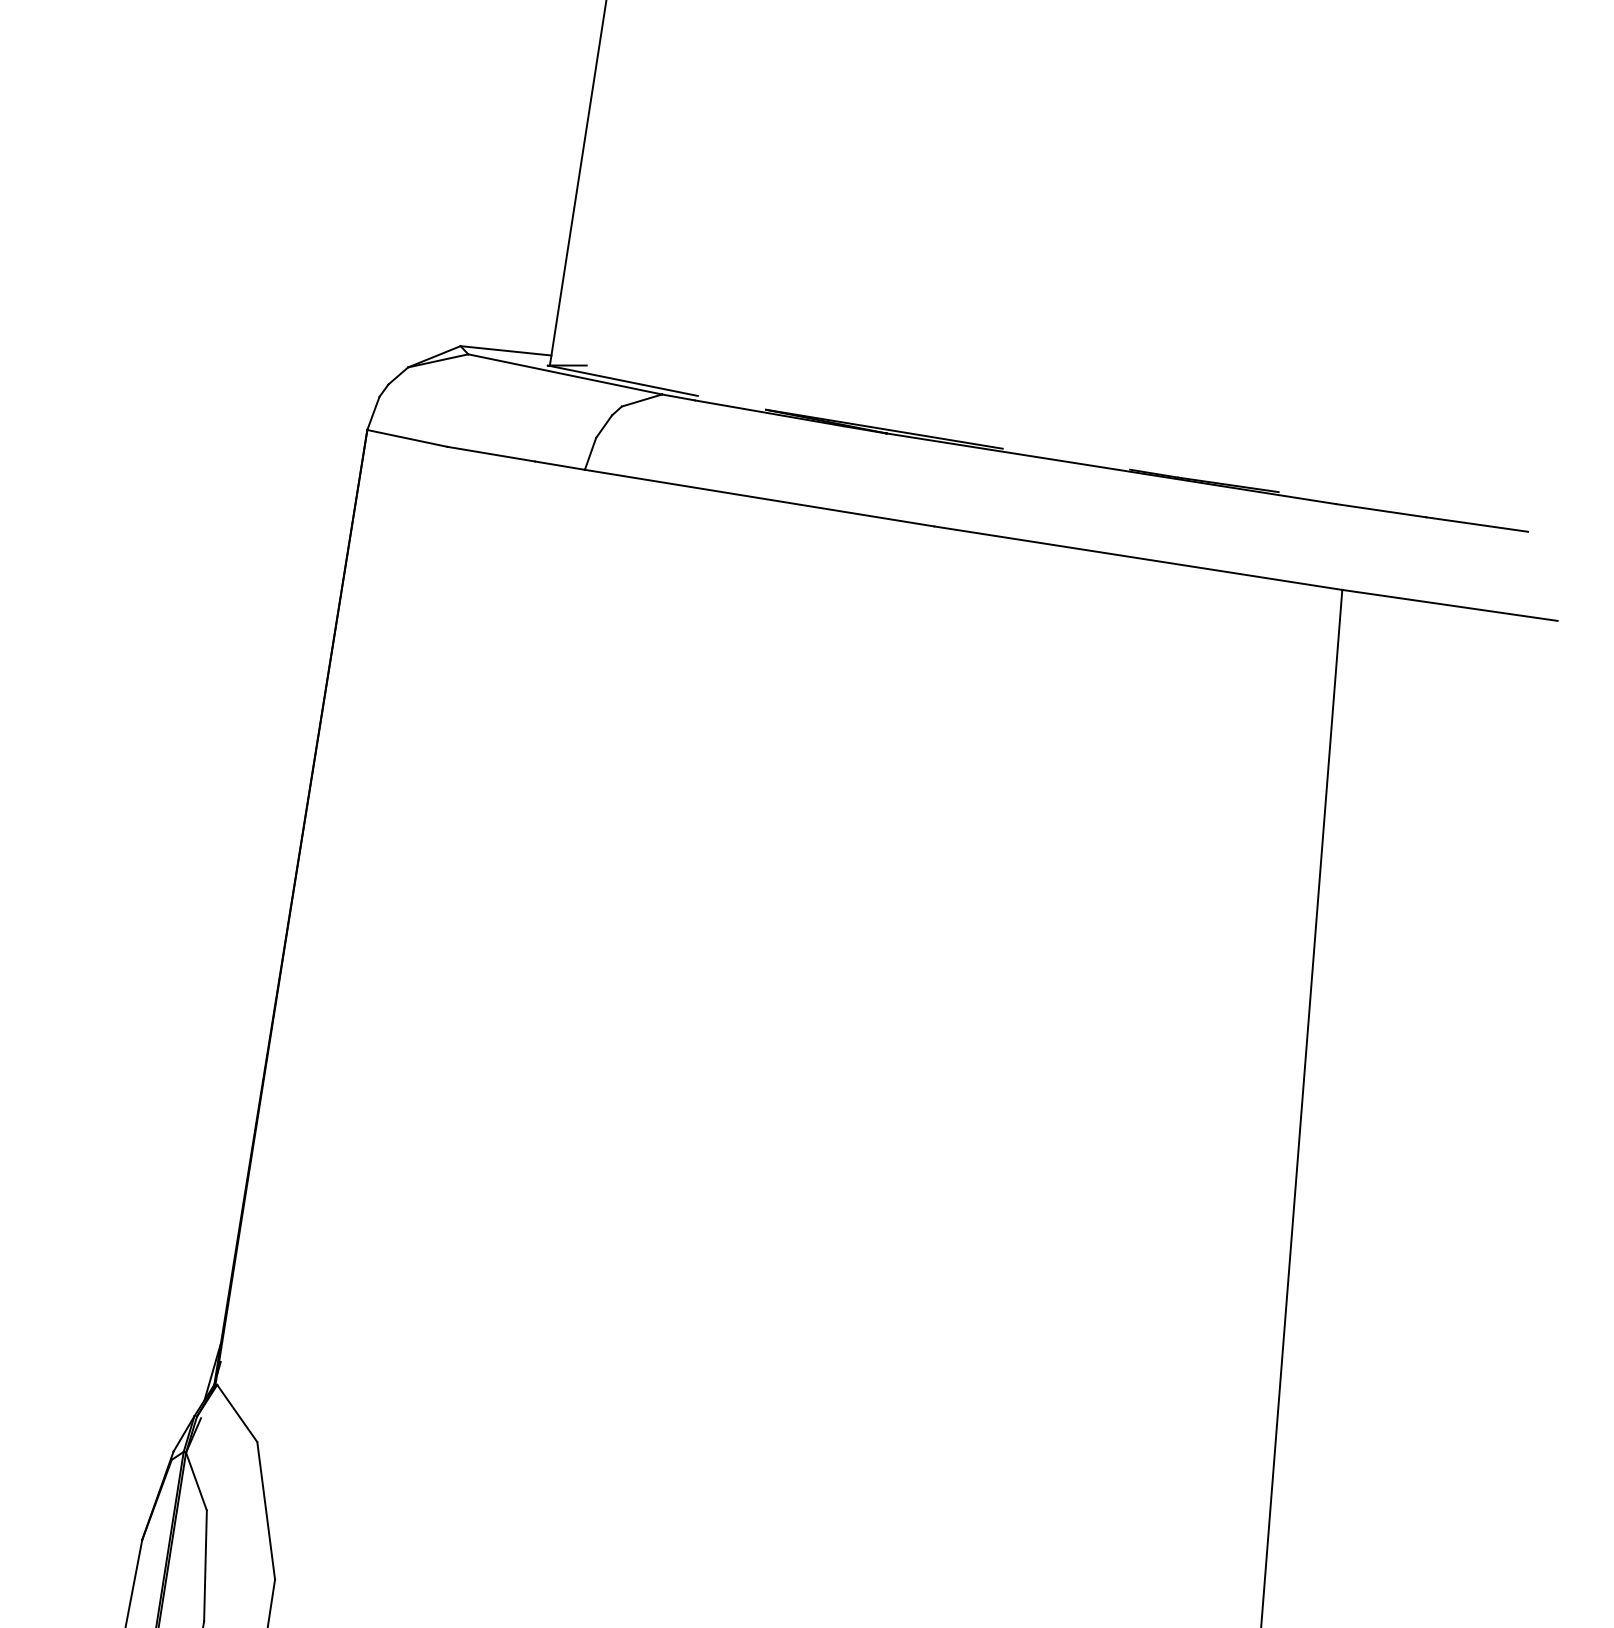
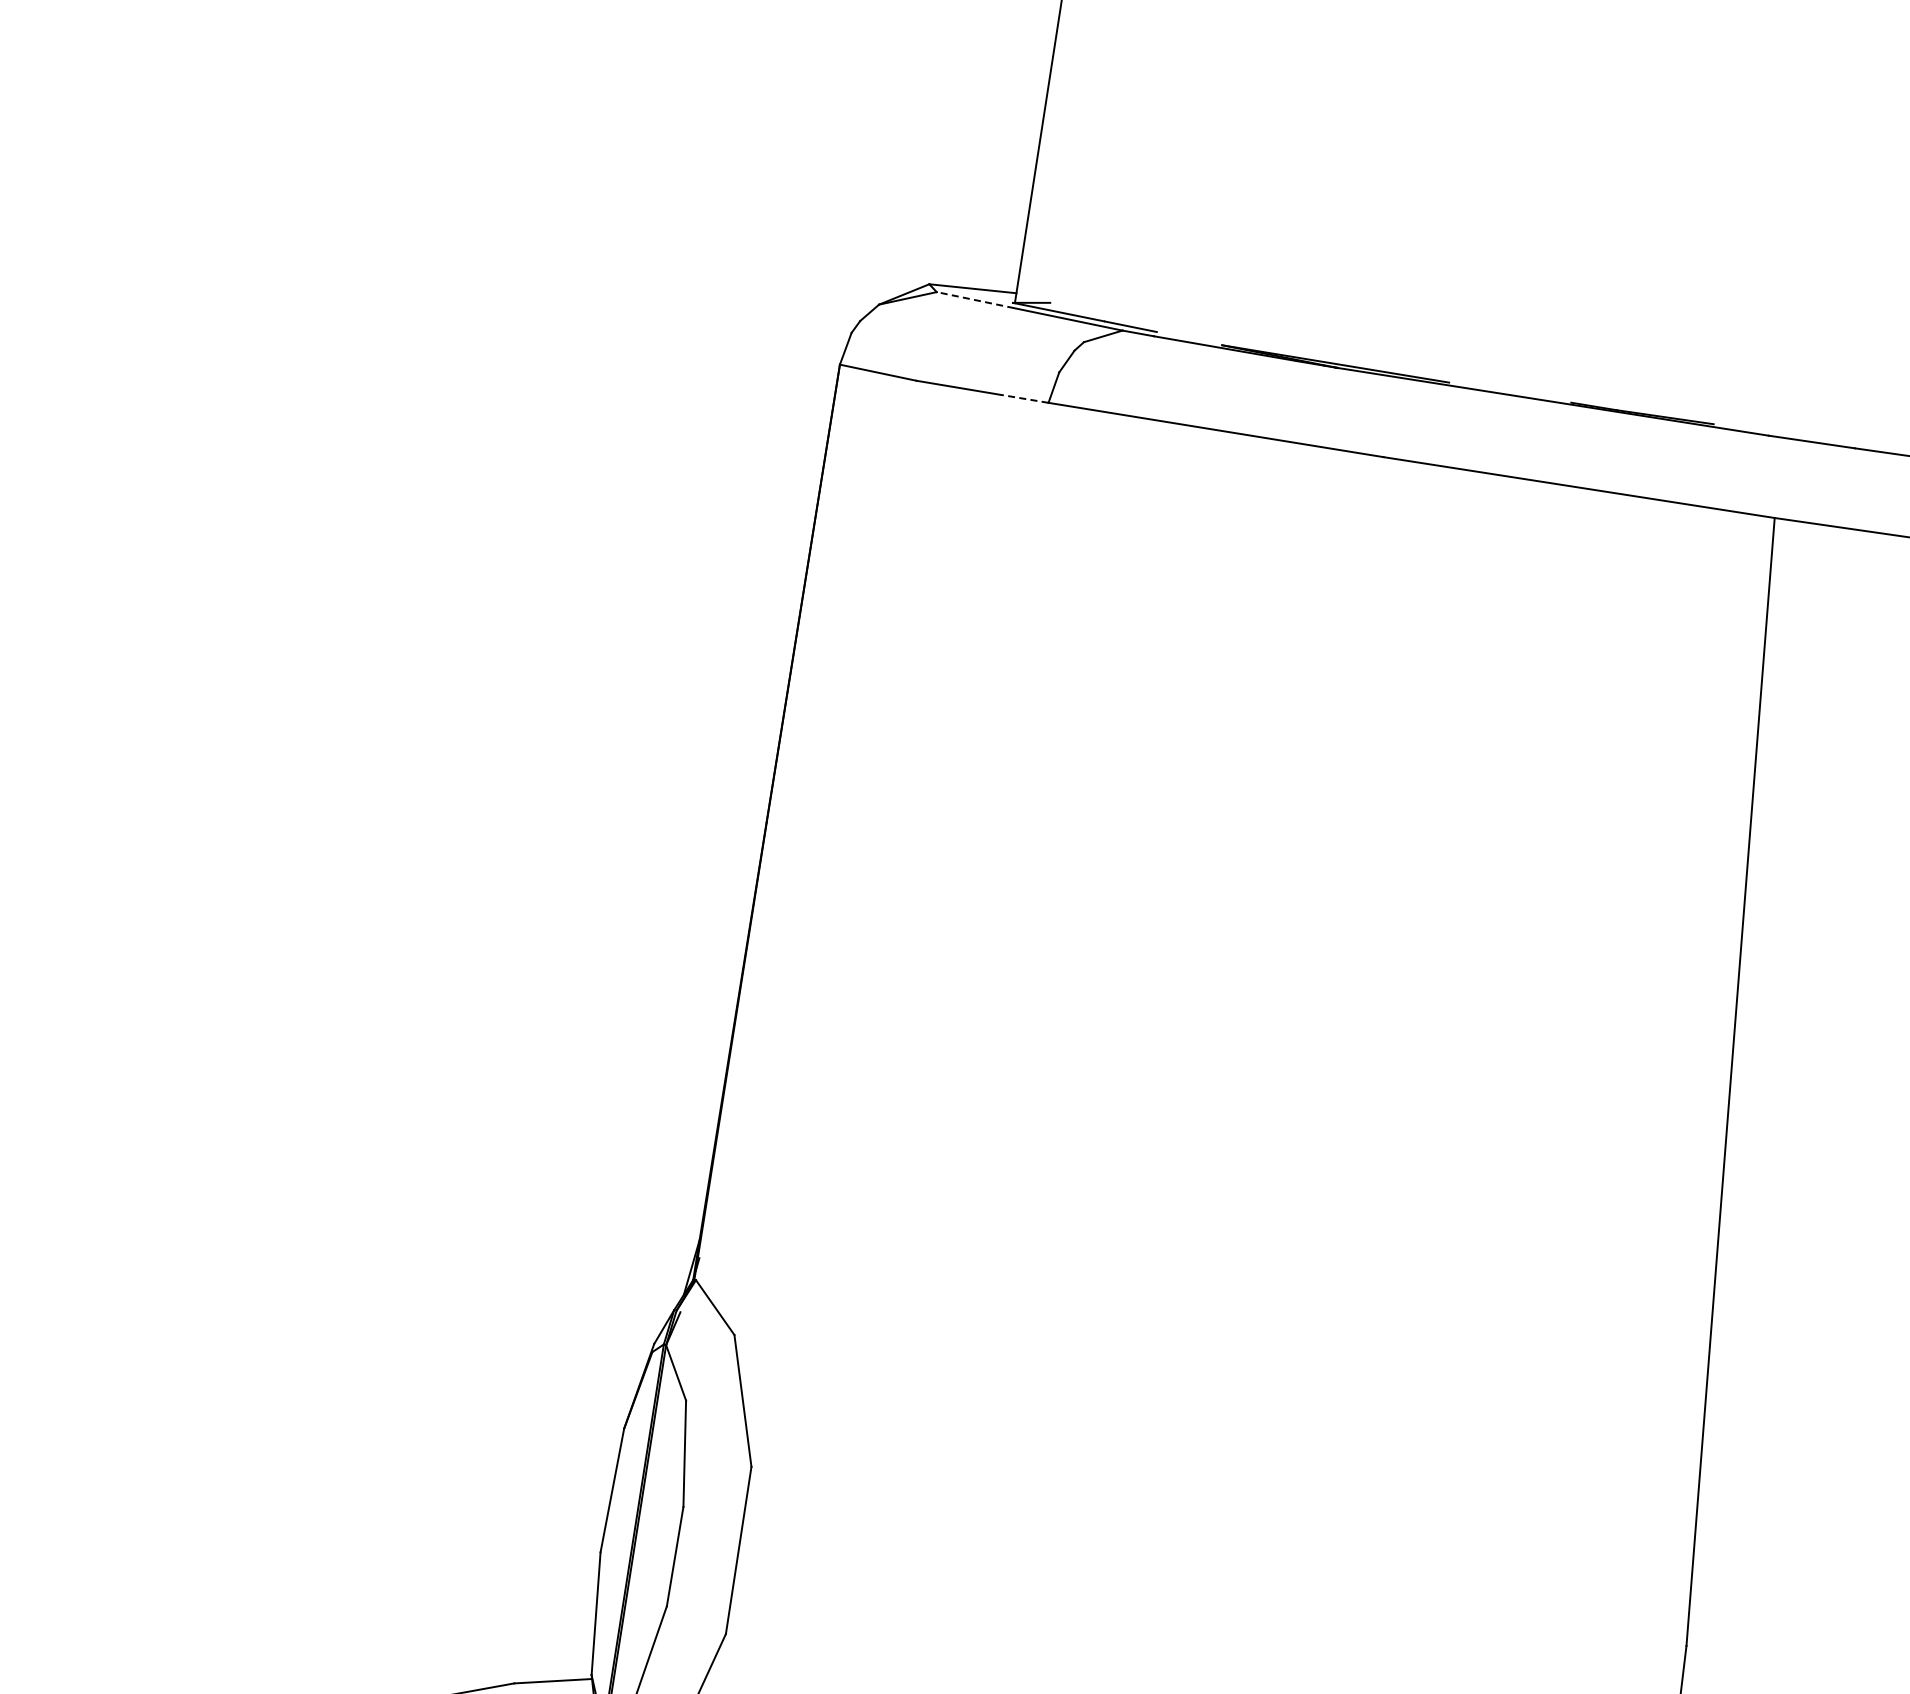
line: (508, 363) -> (975, 300), solid -> dashed
line: (559, 465) -> (1024, 398), solid -> dashed

